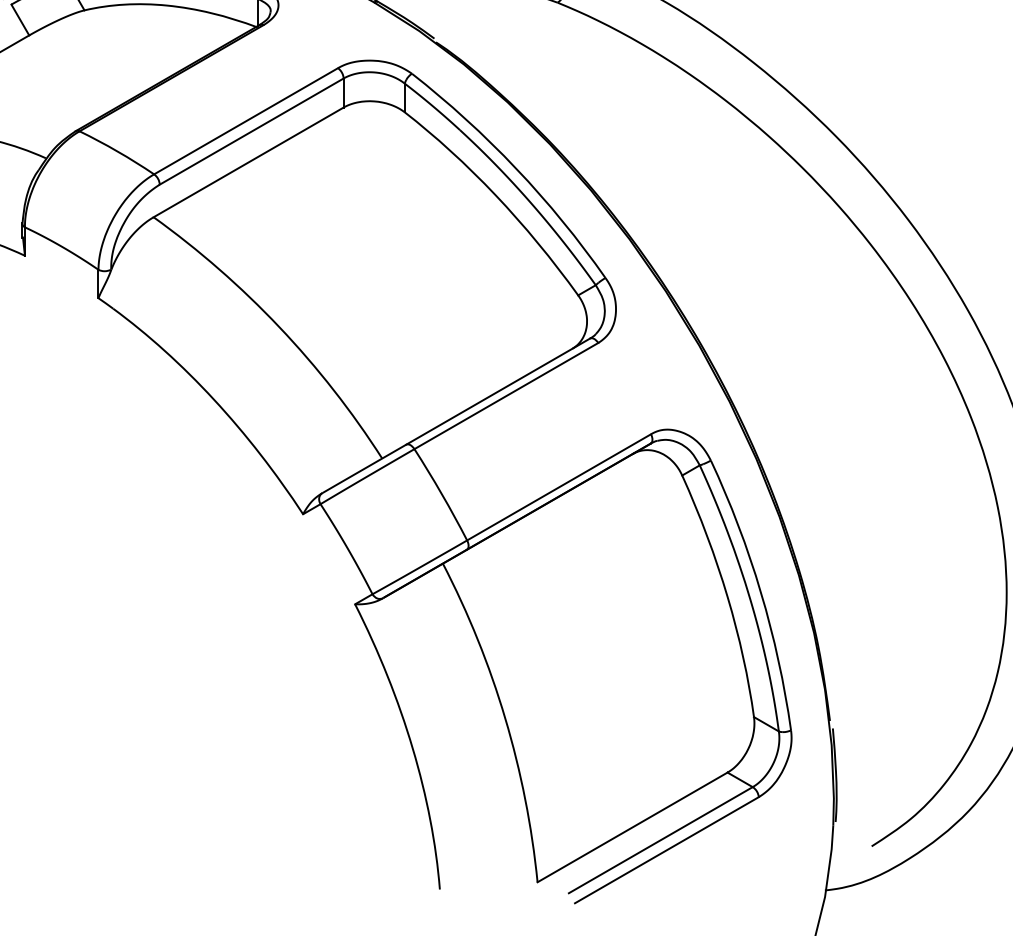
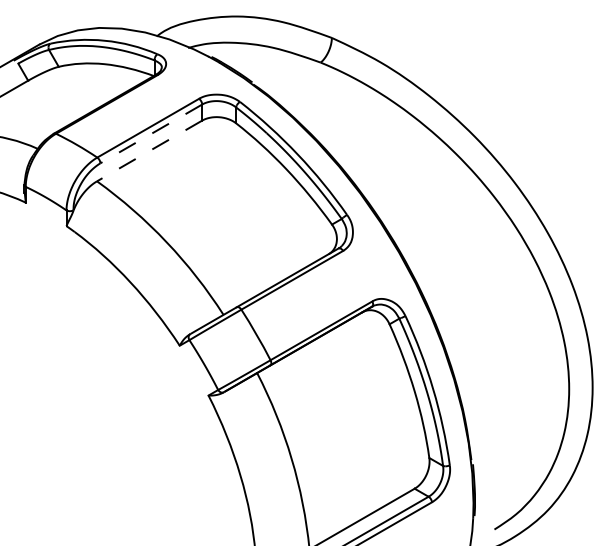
line: (252, 130) -> (151, 133), solid -> dashed
line: (248, 161) -> (149, 150), solid -> dashed

